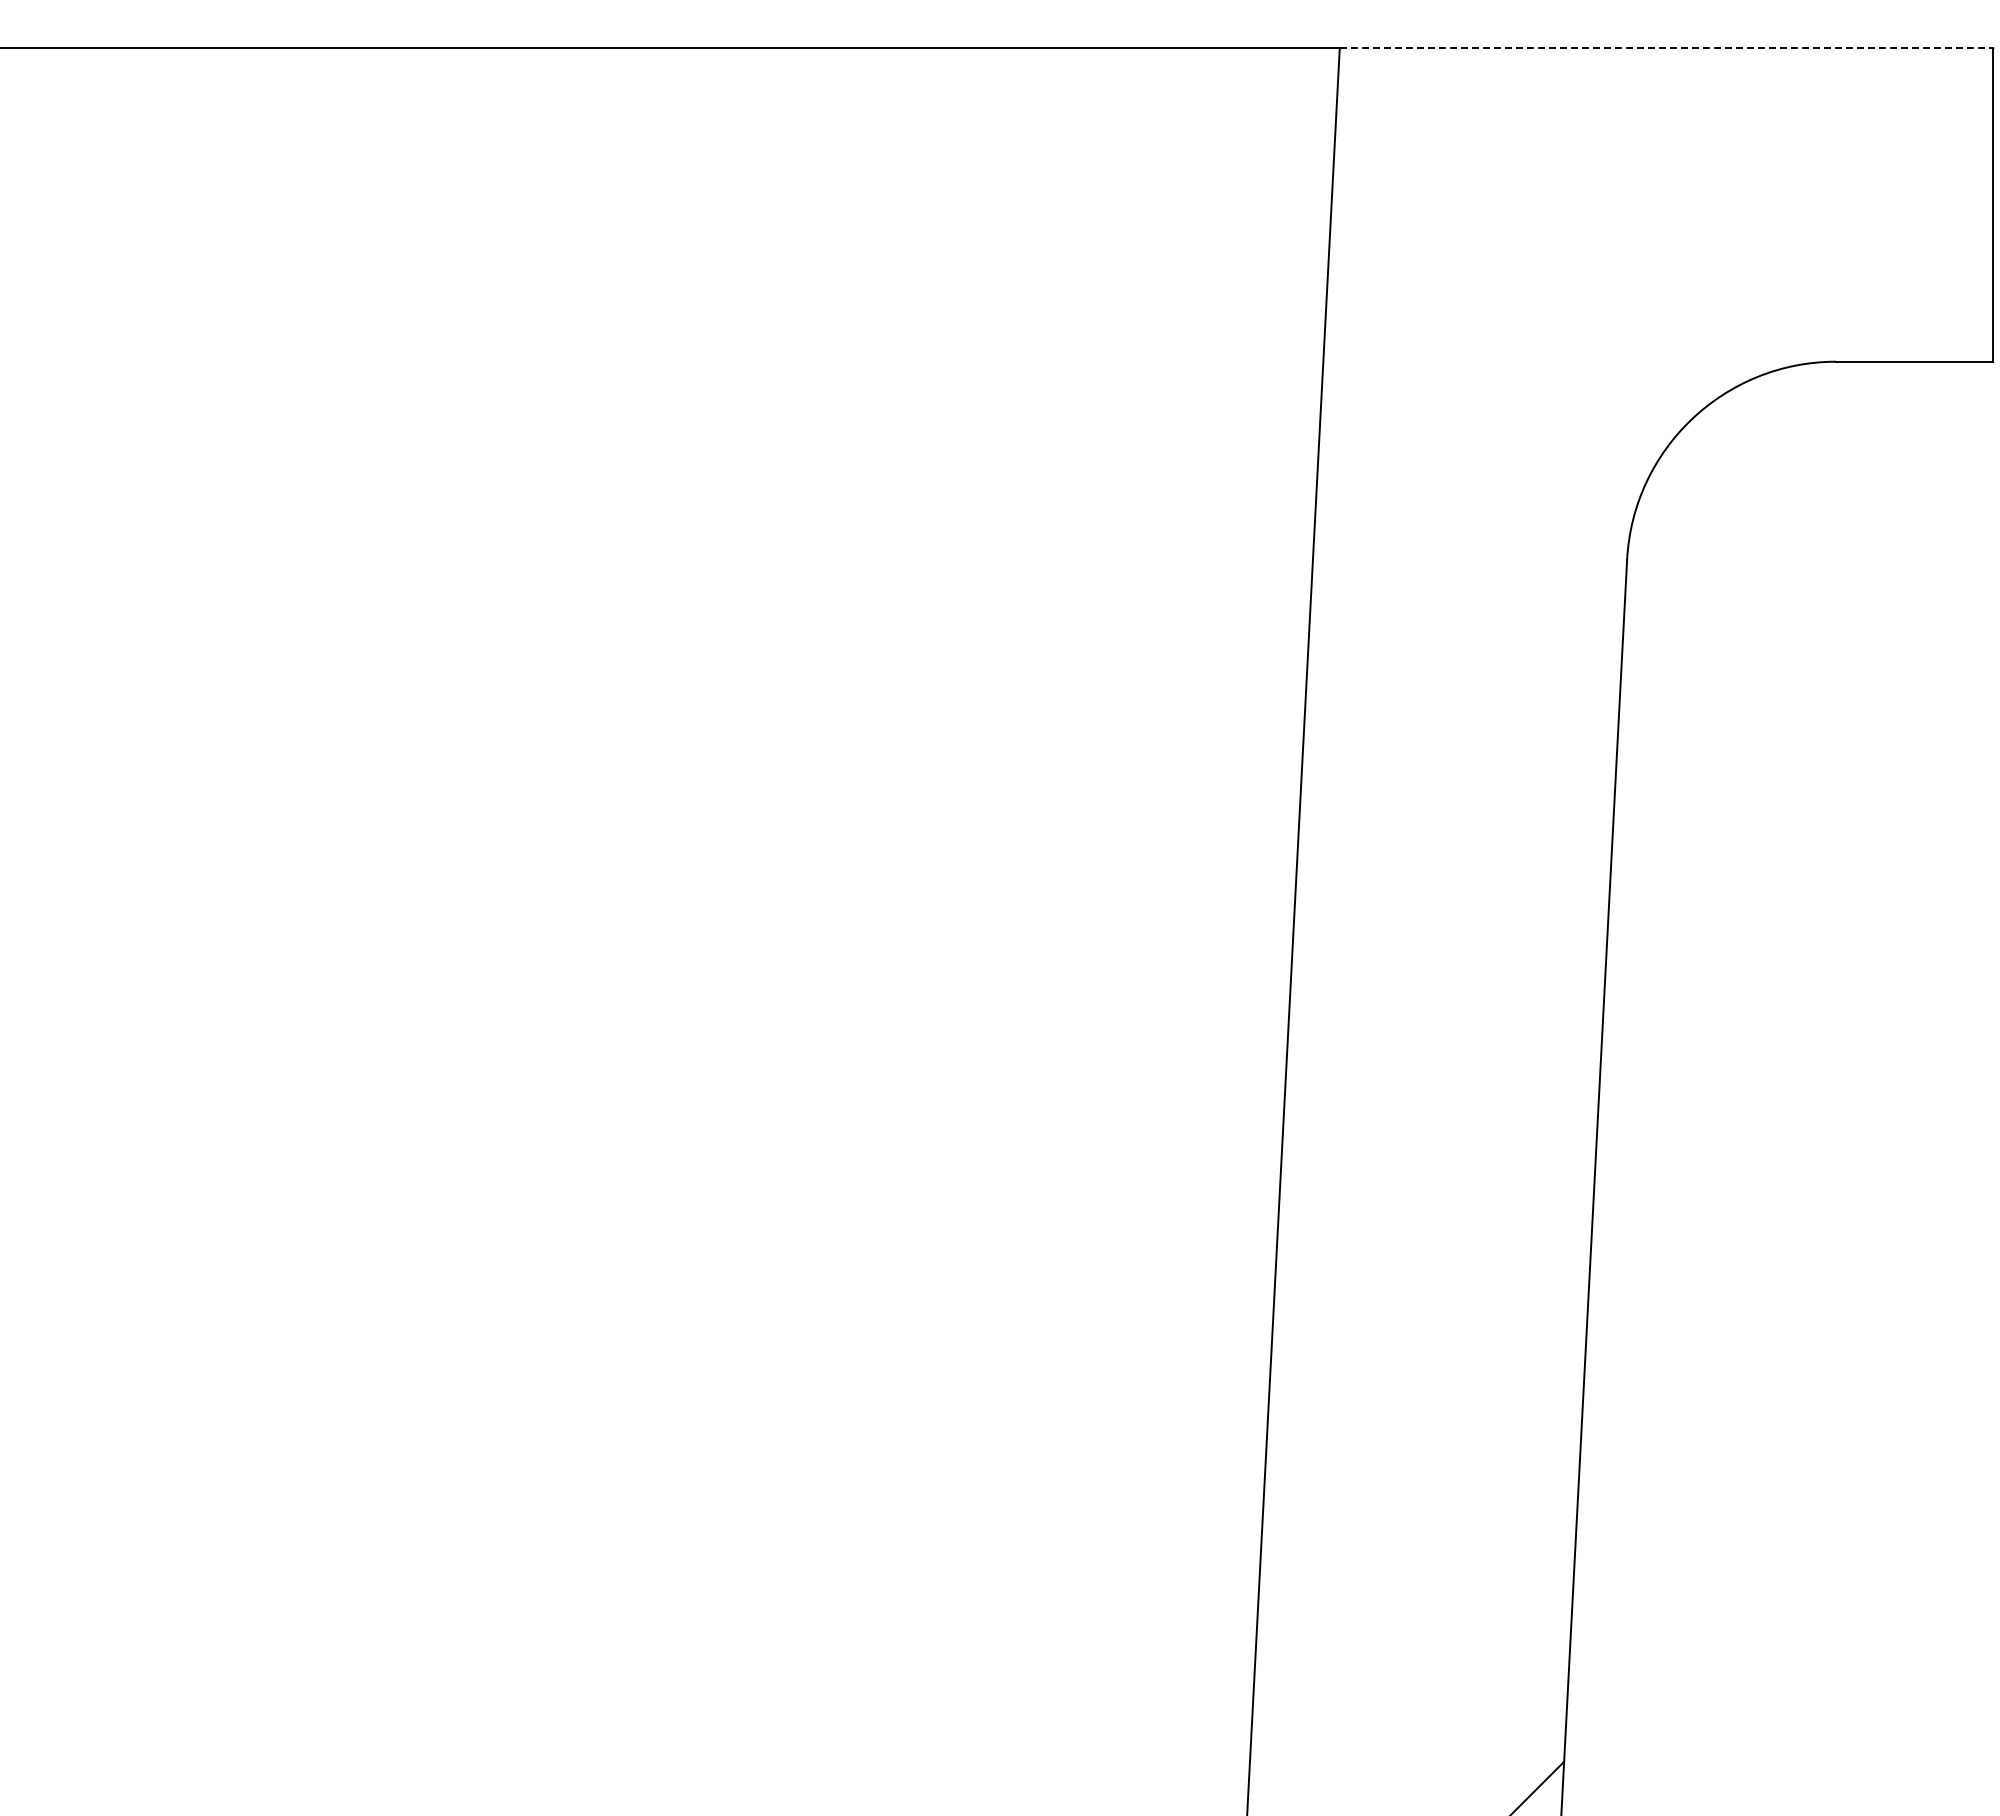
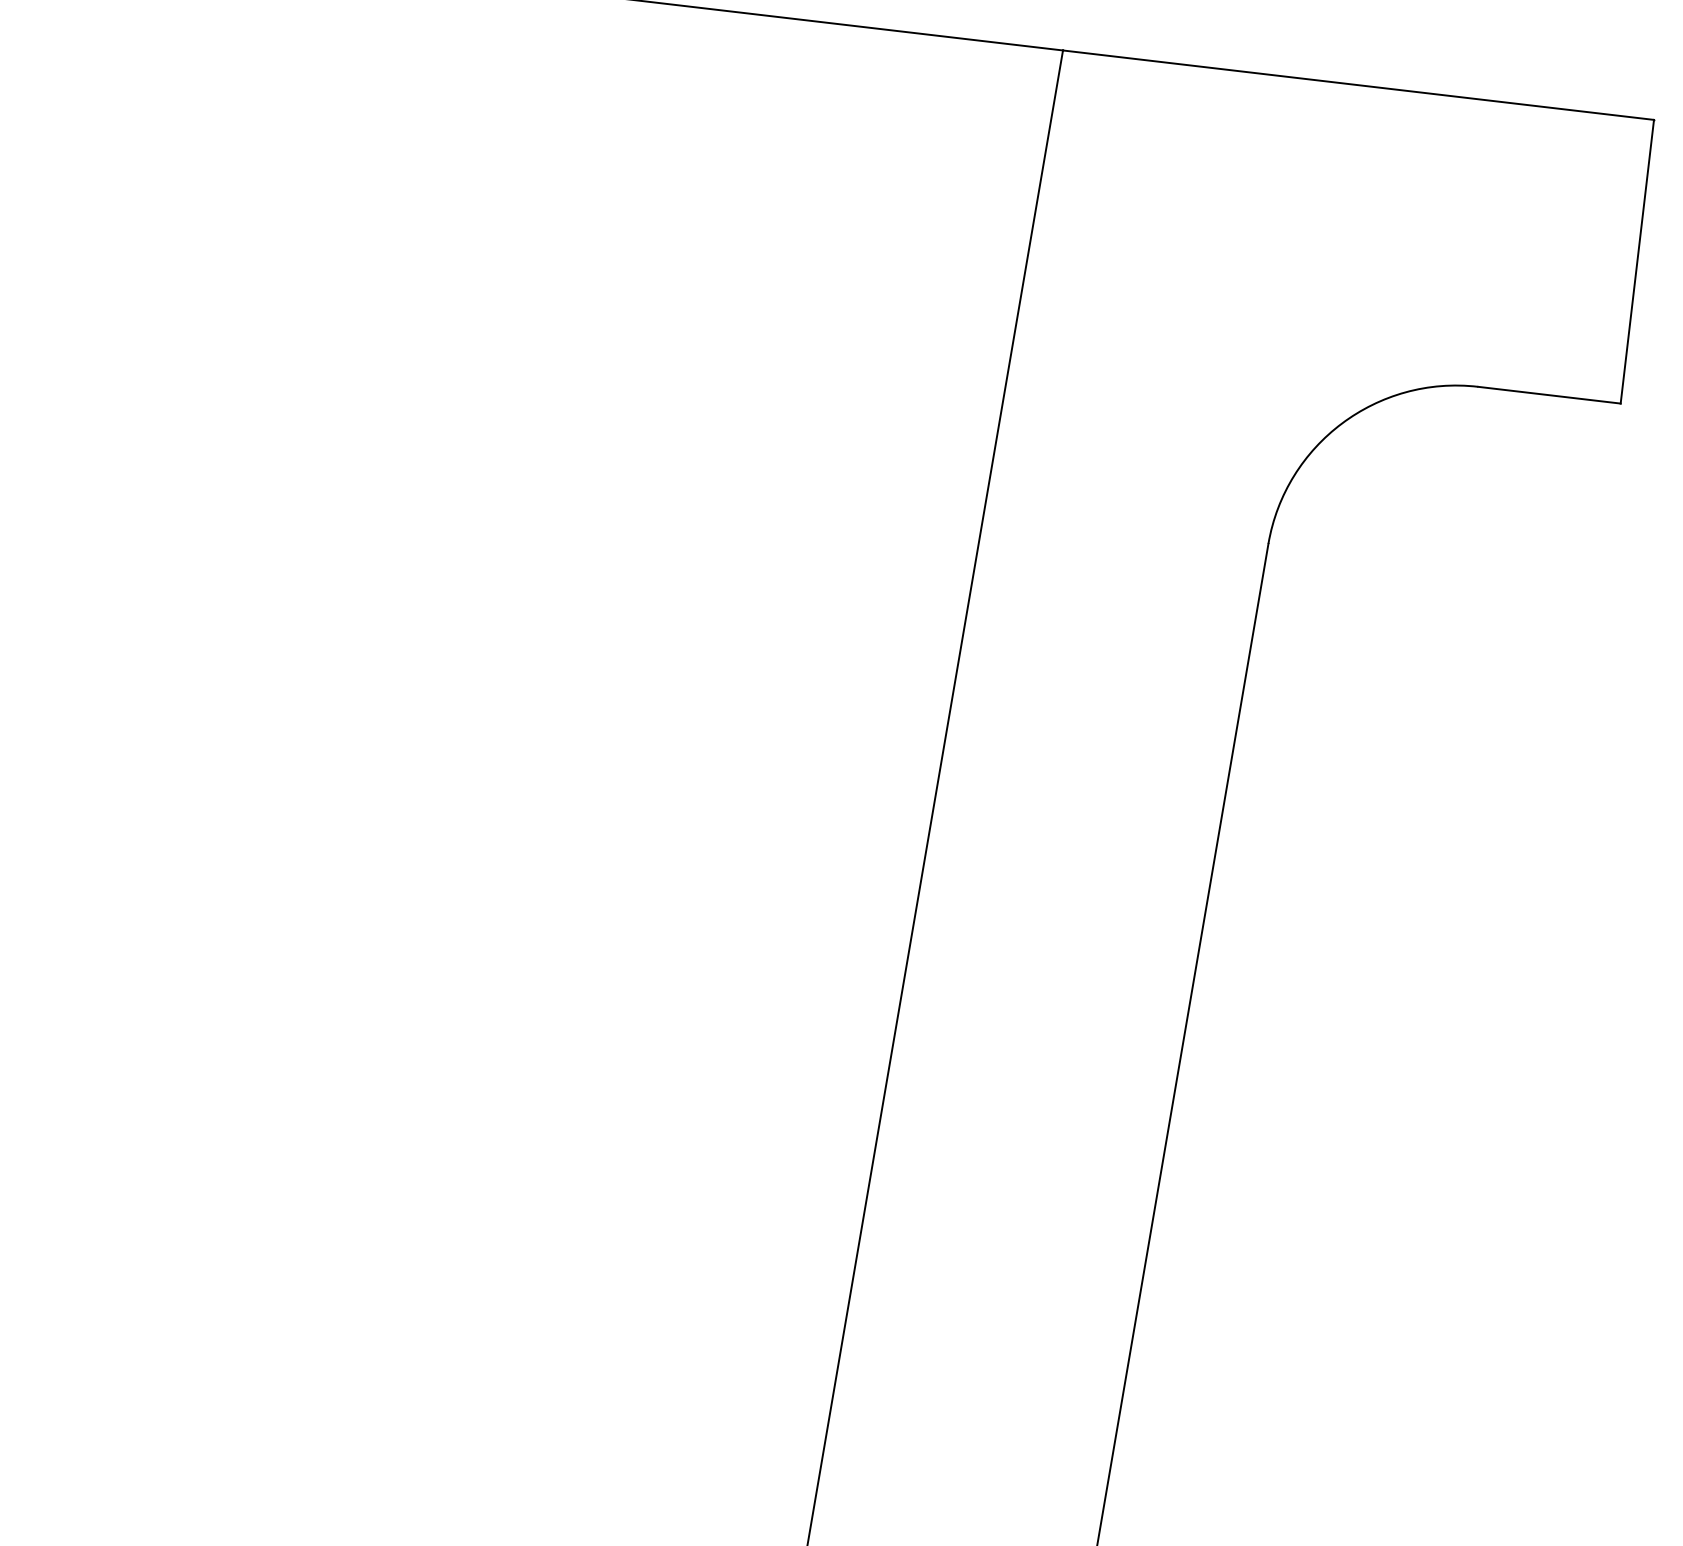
line: (1666, 48) -> (1358, 85), dashed -> solid

